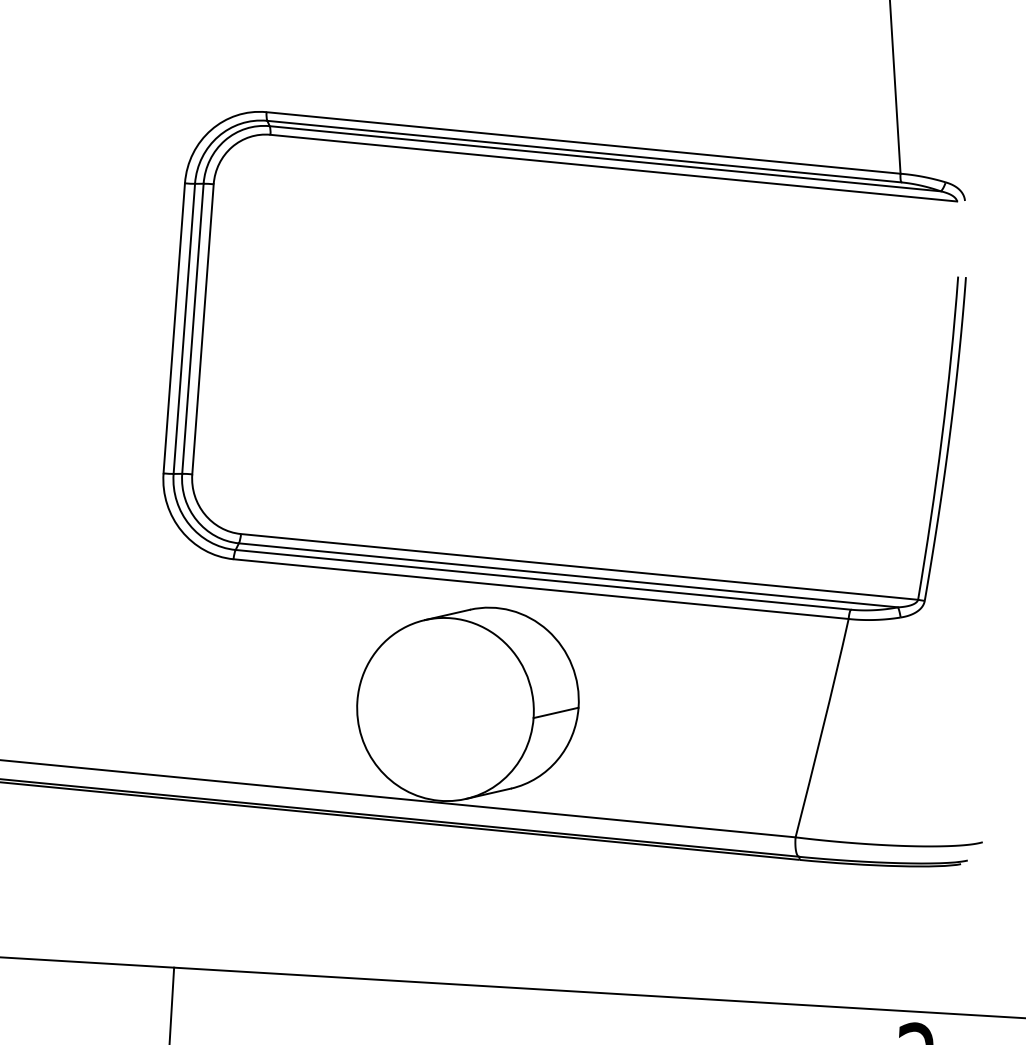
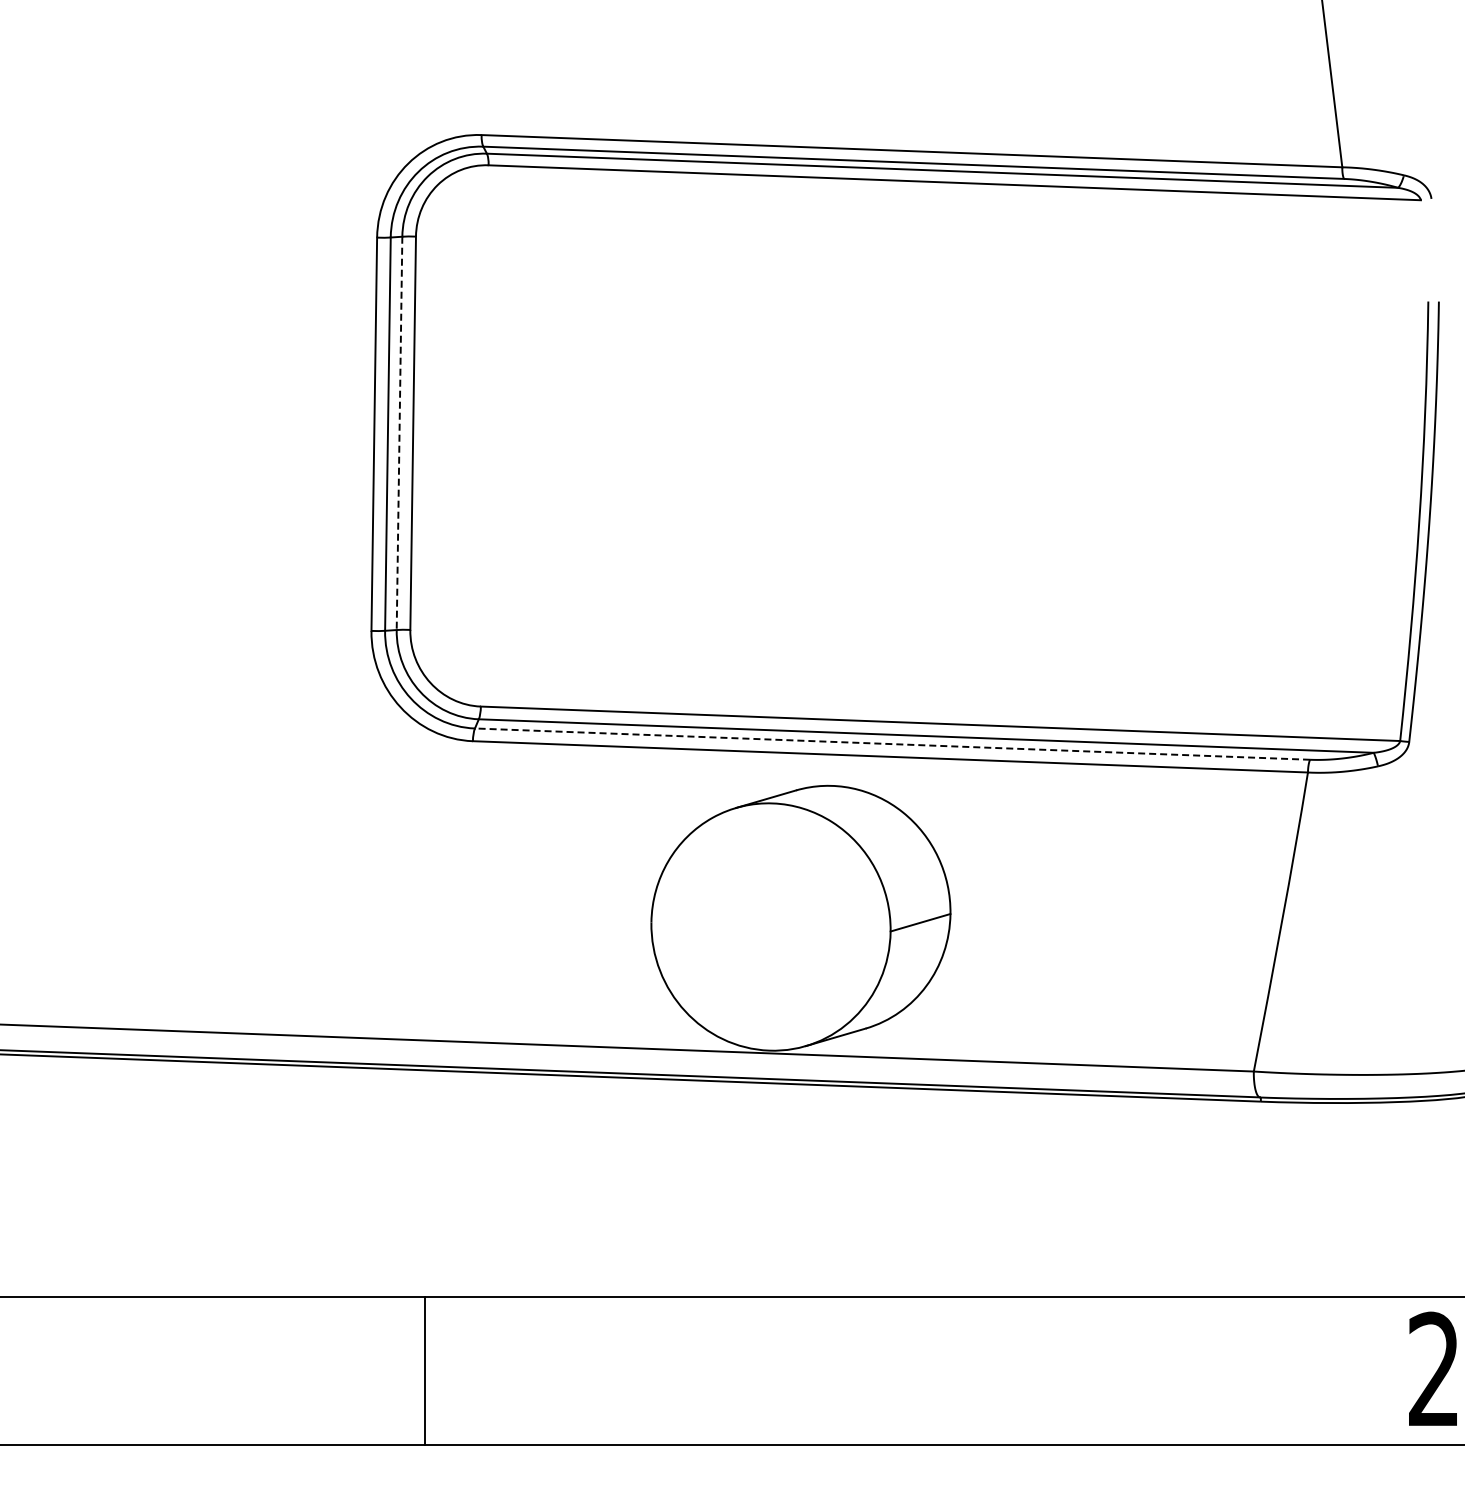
line: (192, 328) -> (399, 433), solid -> dashed
line: (543, 580) -> (892, 744), solid -> dashed

